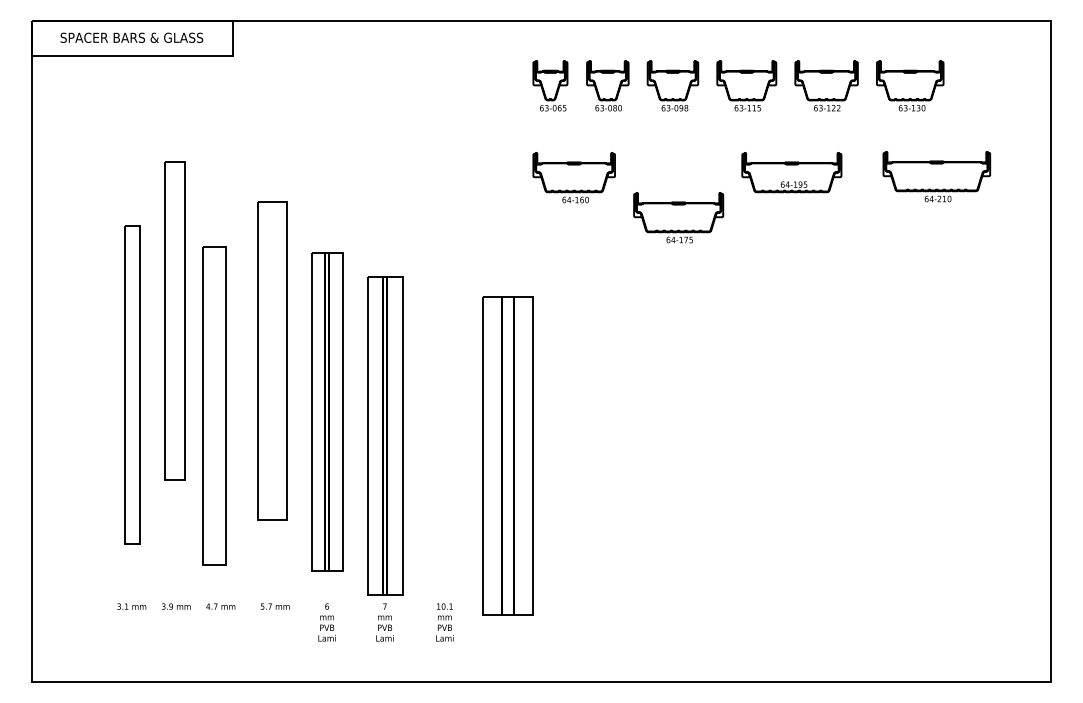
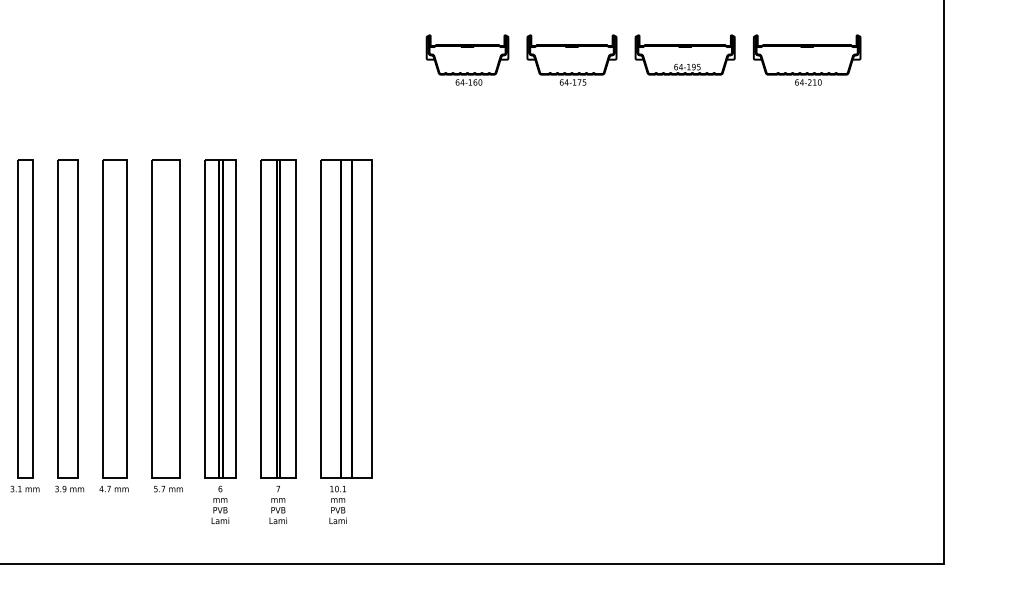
part: (936, 176) -> (806, 59), moved
part: (678, 217) -> (571, 59), moved
part: (174, 320) -> (67, 317), moved
part: (272, 360) -> (165, 317), moved
part: (132, 384) -> (25, 317), moved
part: (214, 405) -> (114, 317), moved
part: (327, 411) -> (220, 317), moved
part: (507, 455) -> (345, 317), moved

